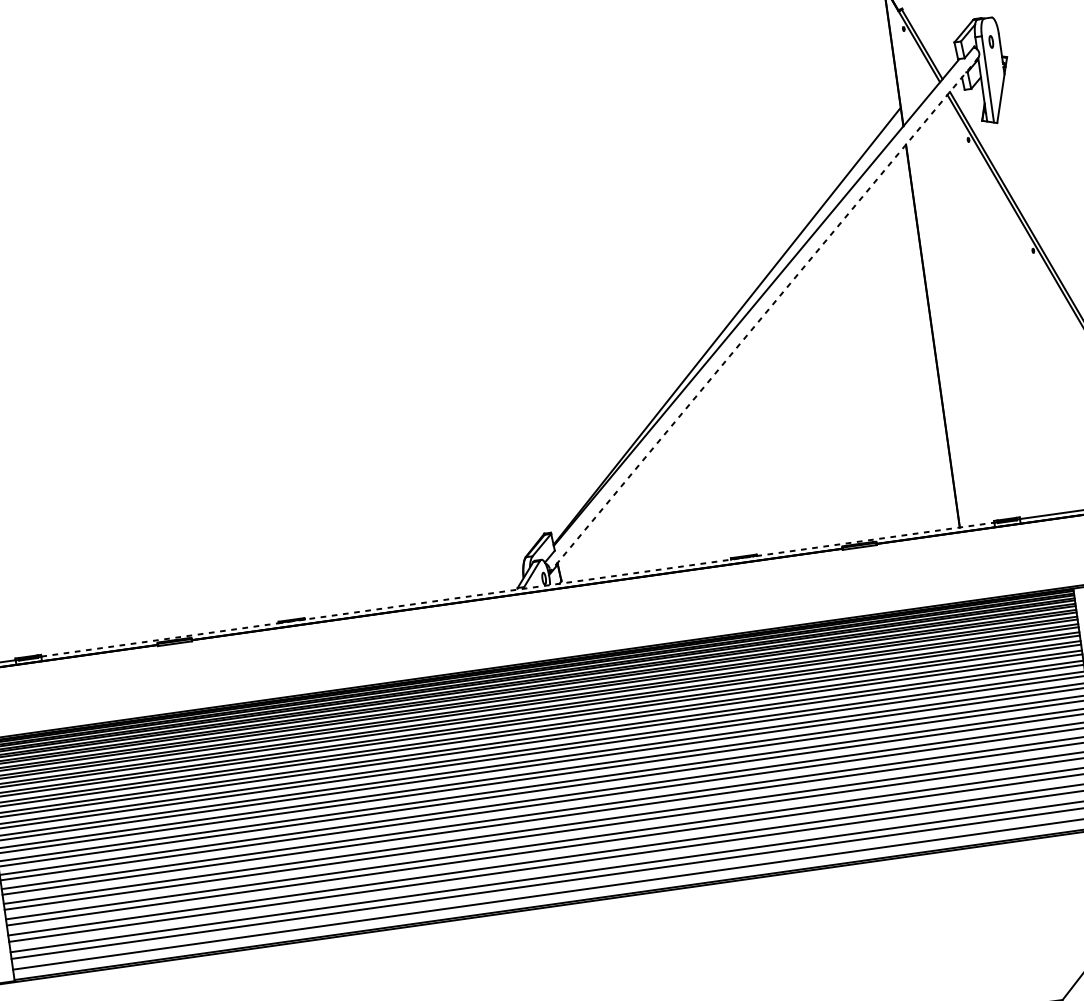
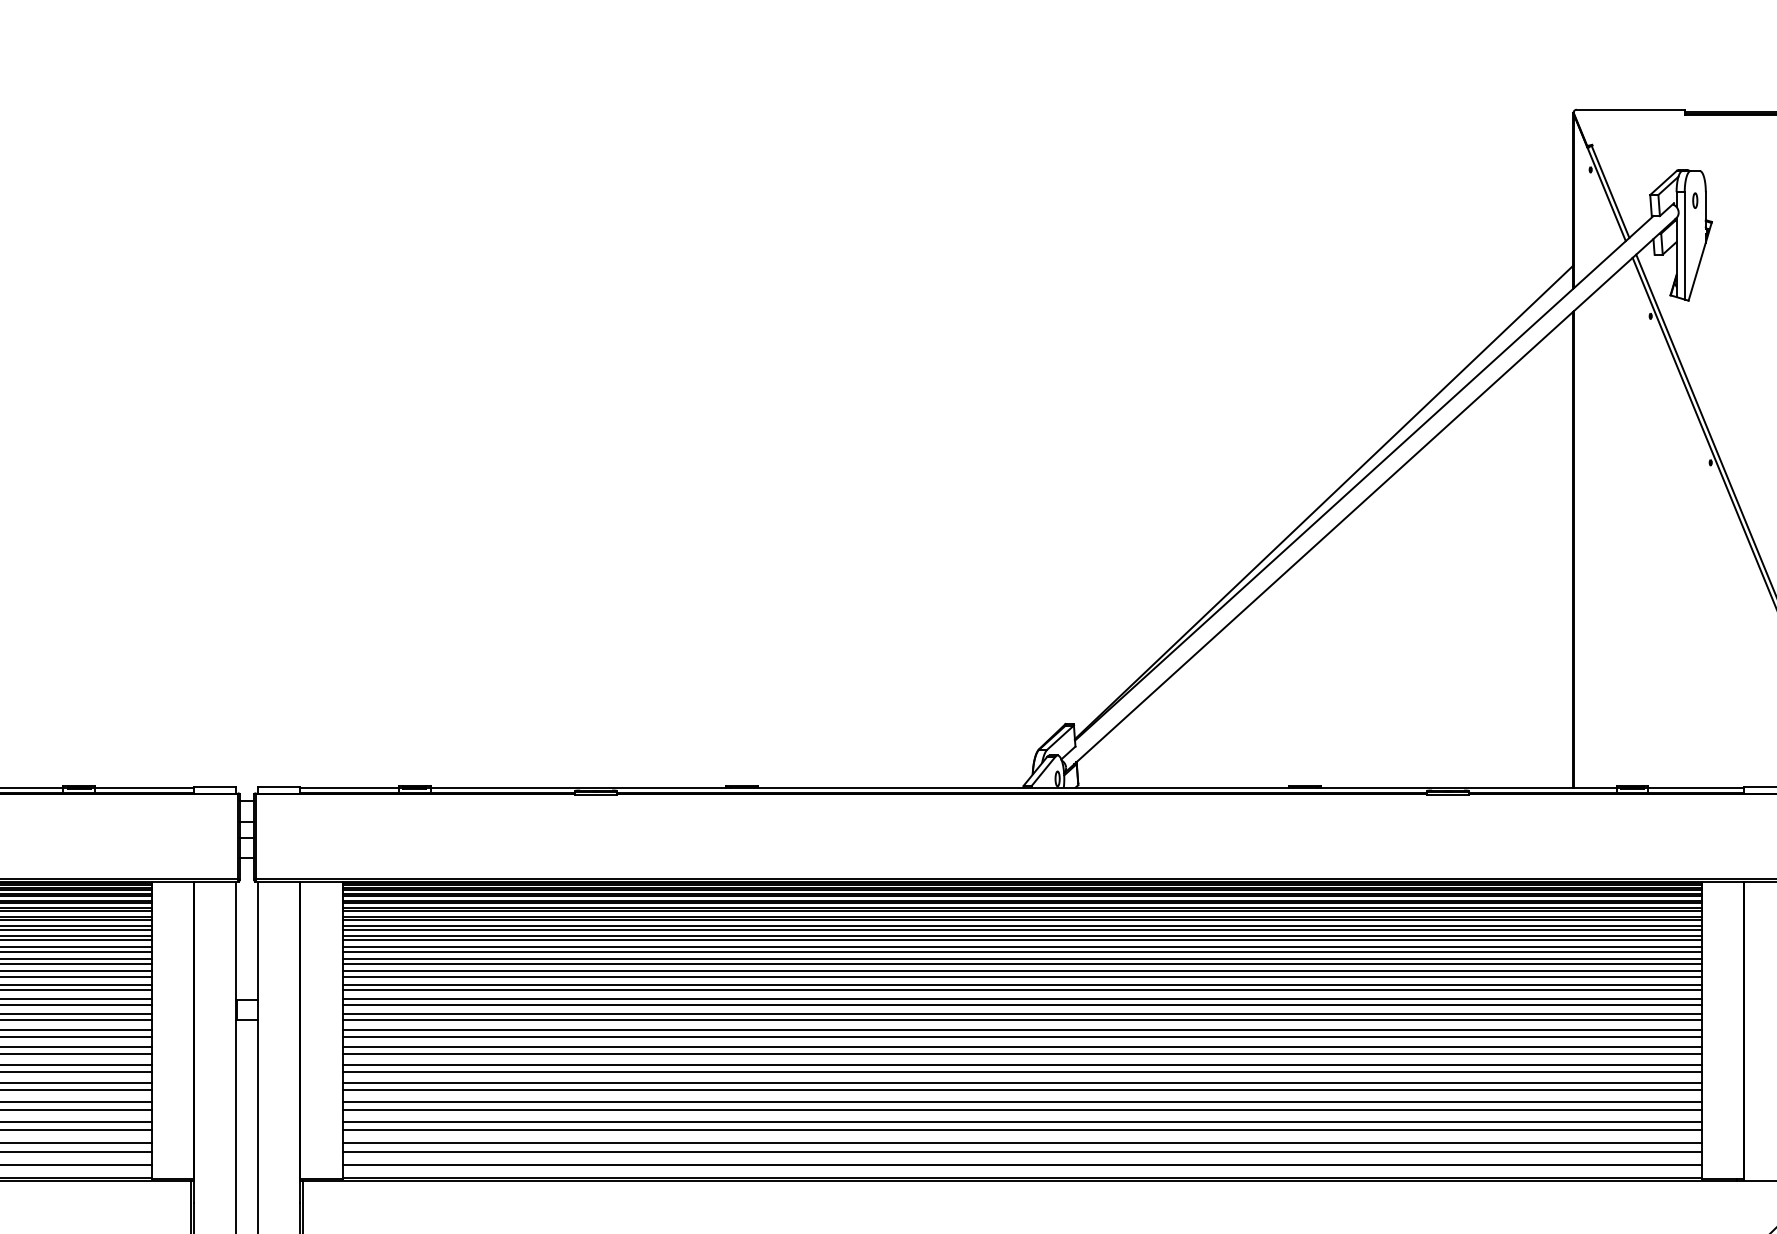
line: (763, 315) -> (1370, 495), dashed -> solid
line: (517, 589) -> (1023, 787), dashed -> solid

